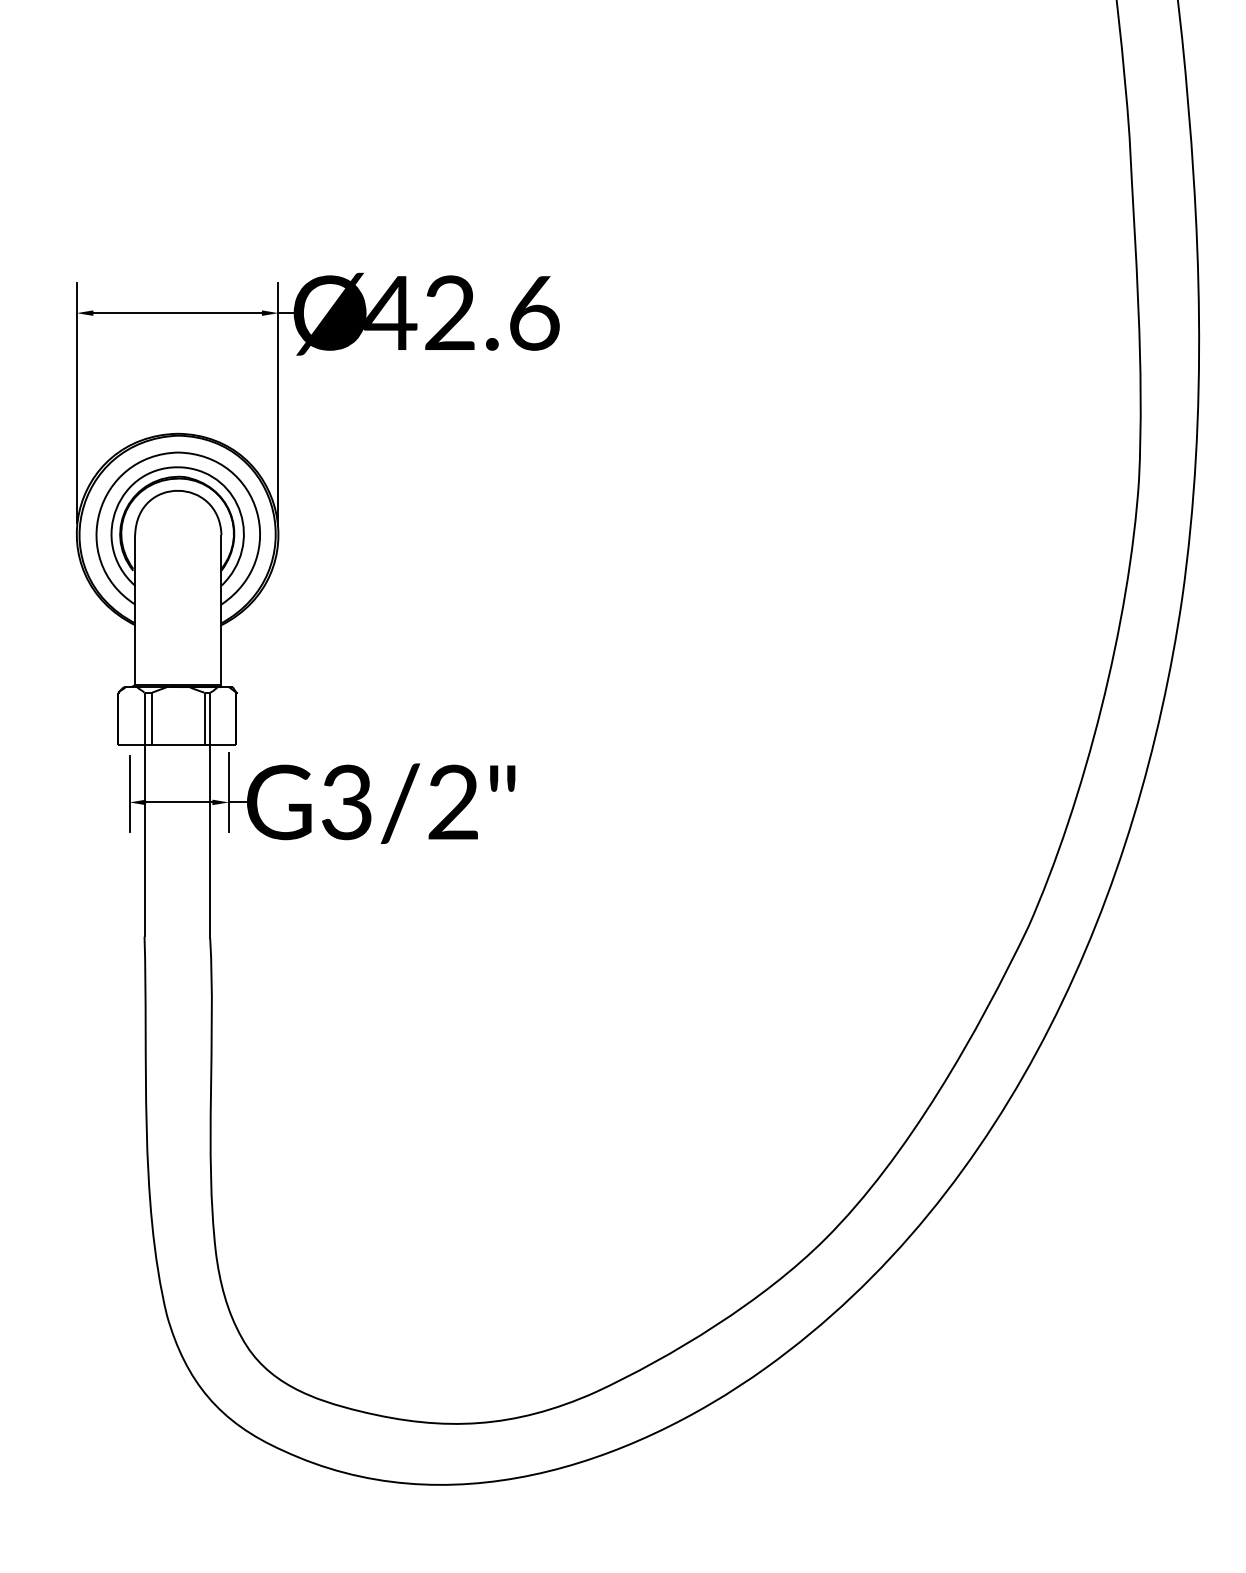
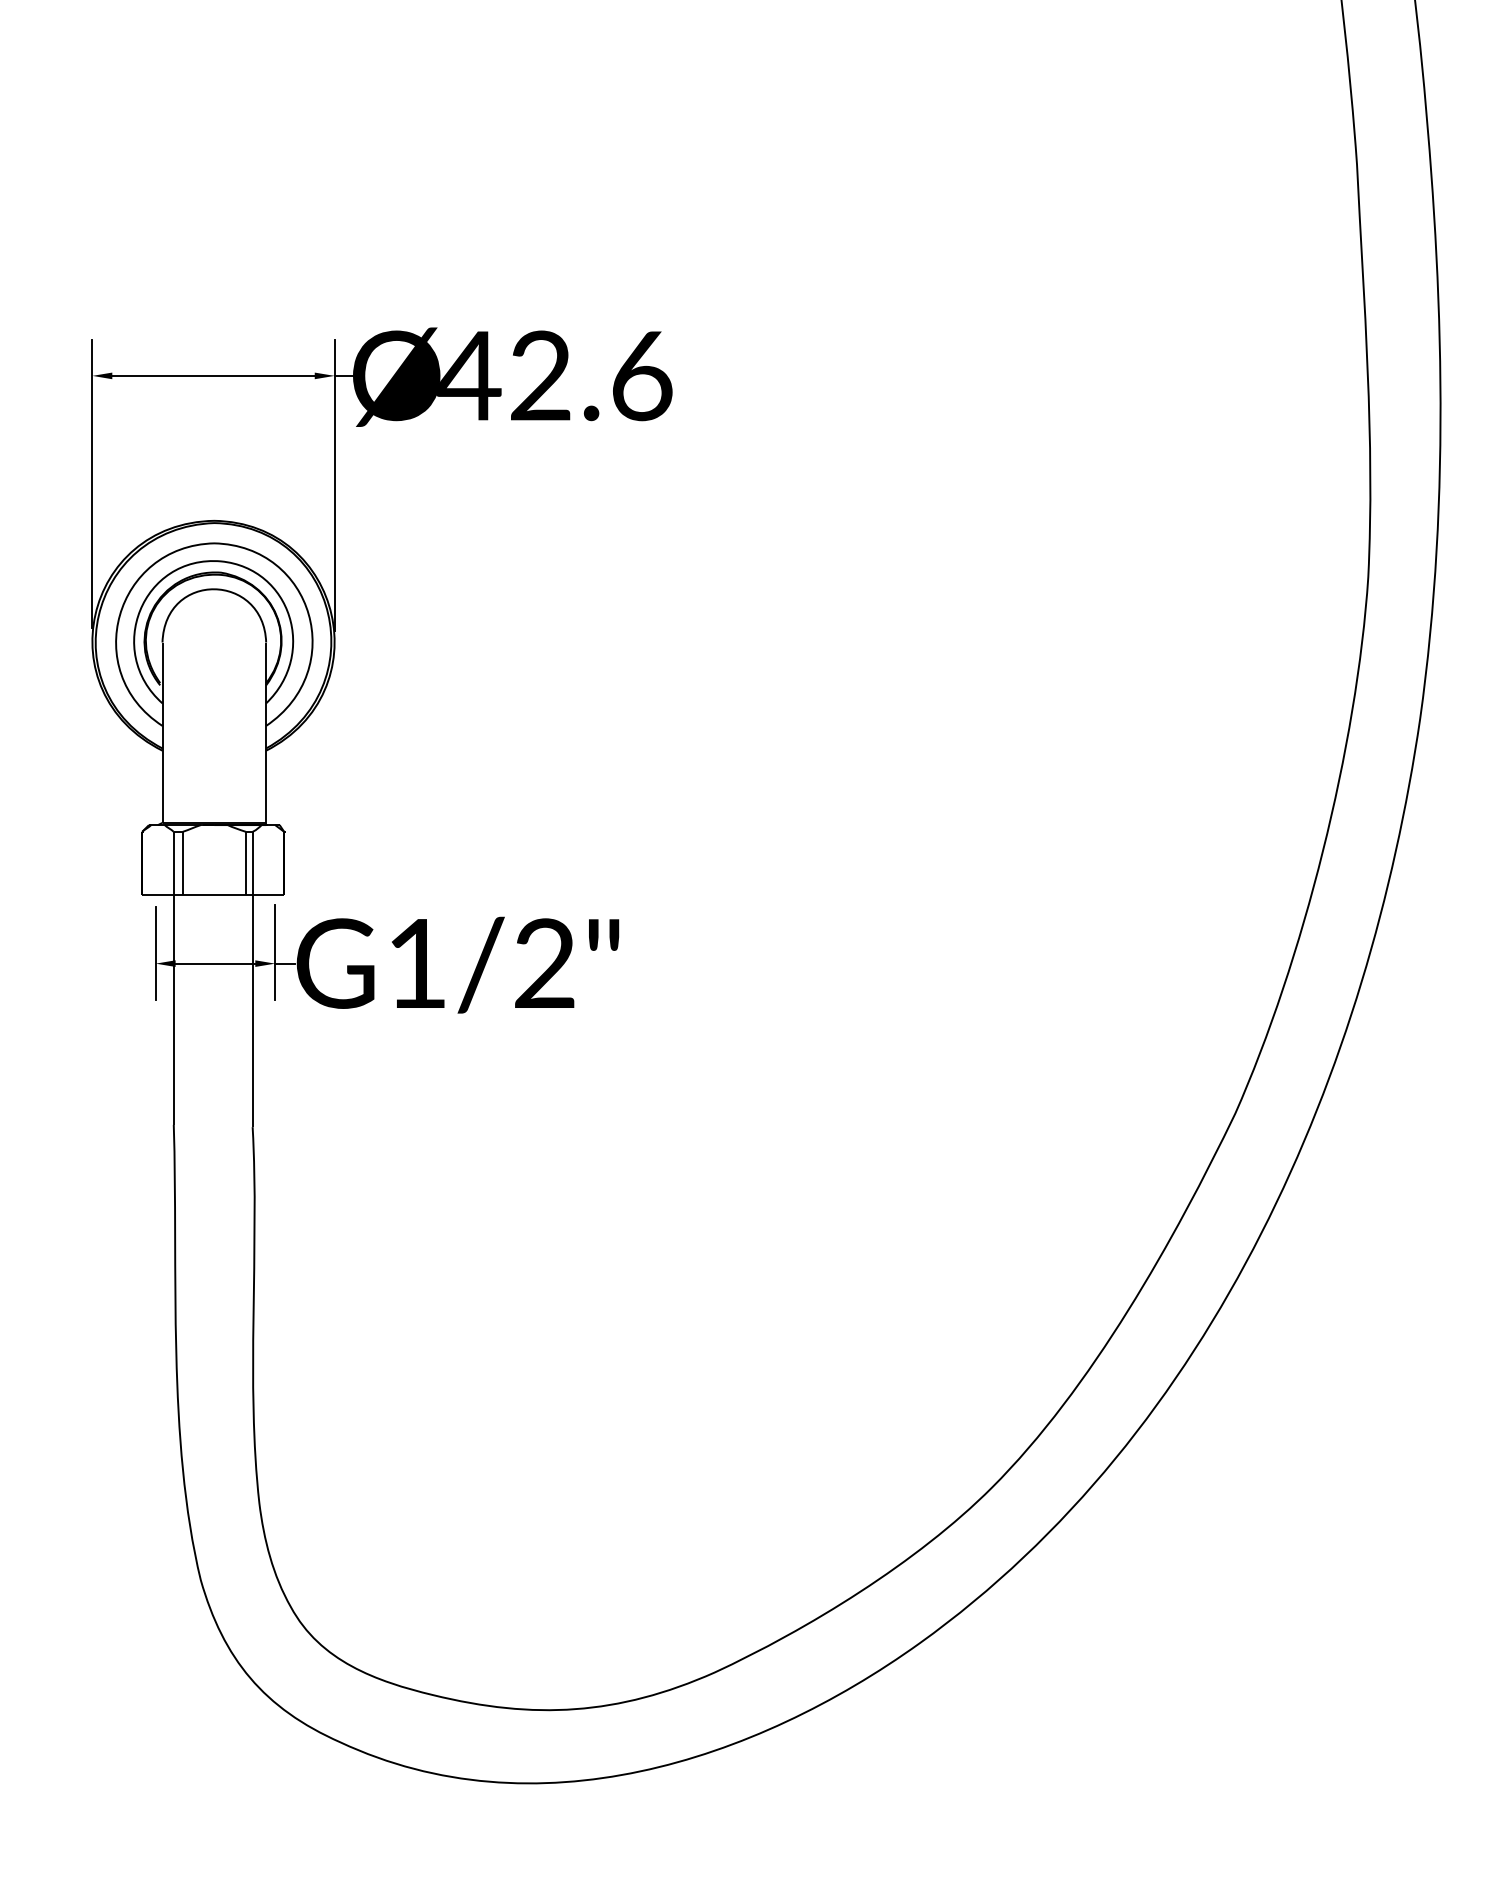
text: (346, 802) -> (416, 963), G3/2" -> G1/2"

